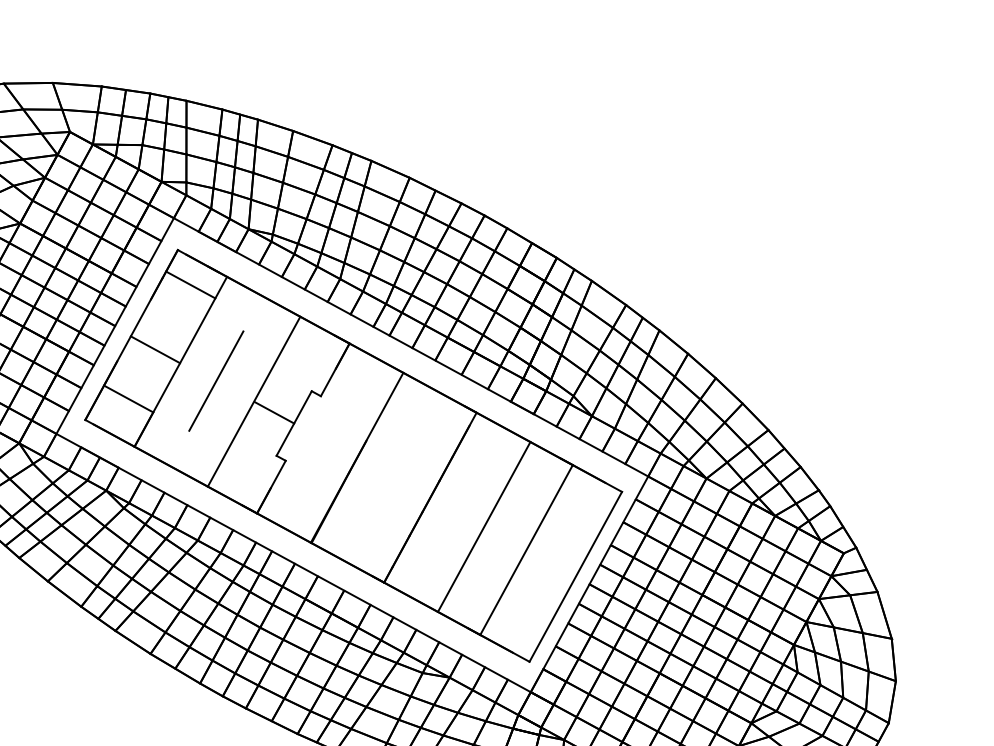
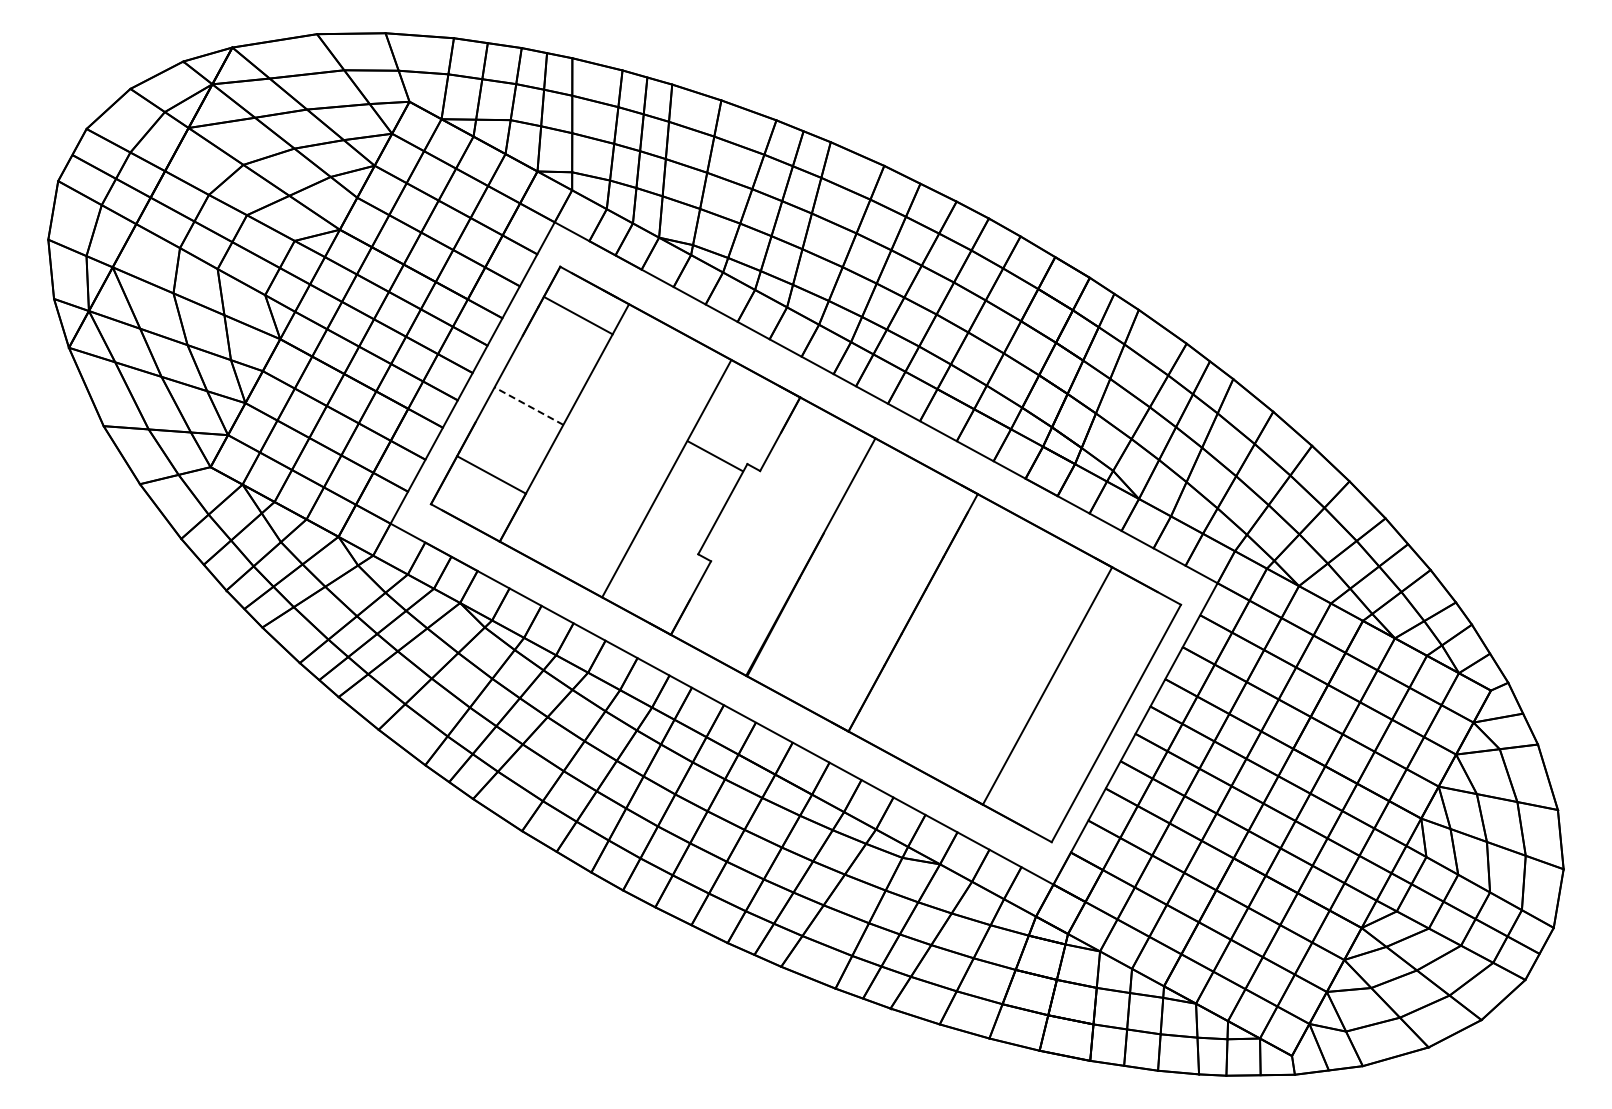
line: (155, 349) -> (528, 405), solid -> dashed
line: (215, 380) -> (613, 449), removed
line: (274, 413) -> (715, 456), moved
line: (484, 526) -> (988, 653), removed

